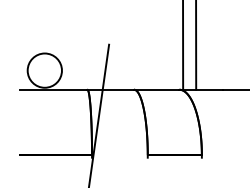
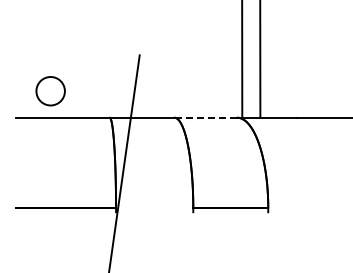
circle: (44, 70) -> (50, 90), size x0.6
line: (156, 89) -> (205, 117), solid -> dashed

